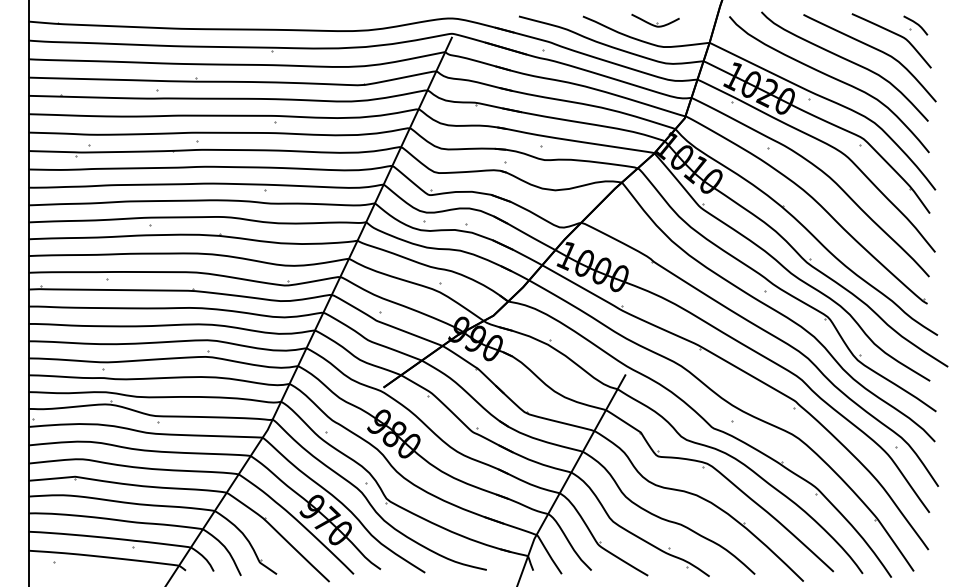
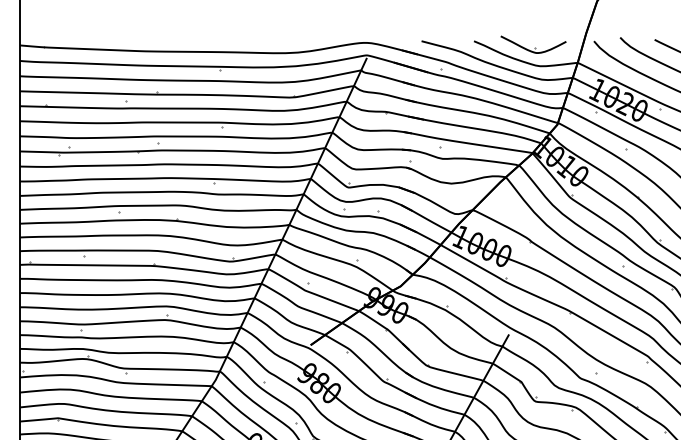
part: (655, 20) -> (533, 44), size x1.67

